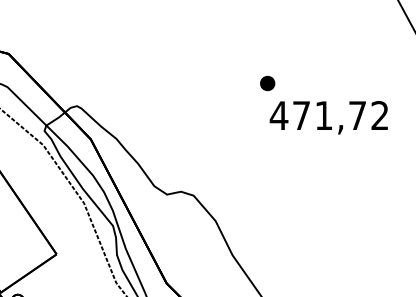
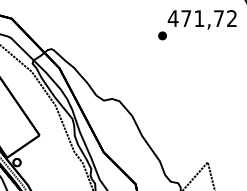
text: (327, 117) -> (201, 19), moved

